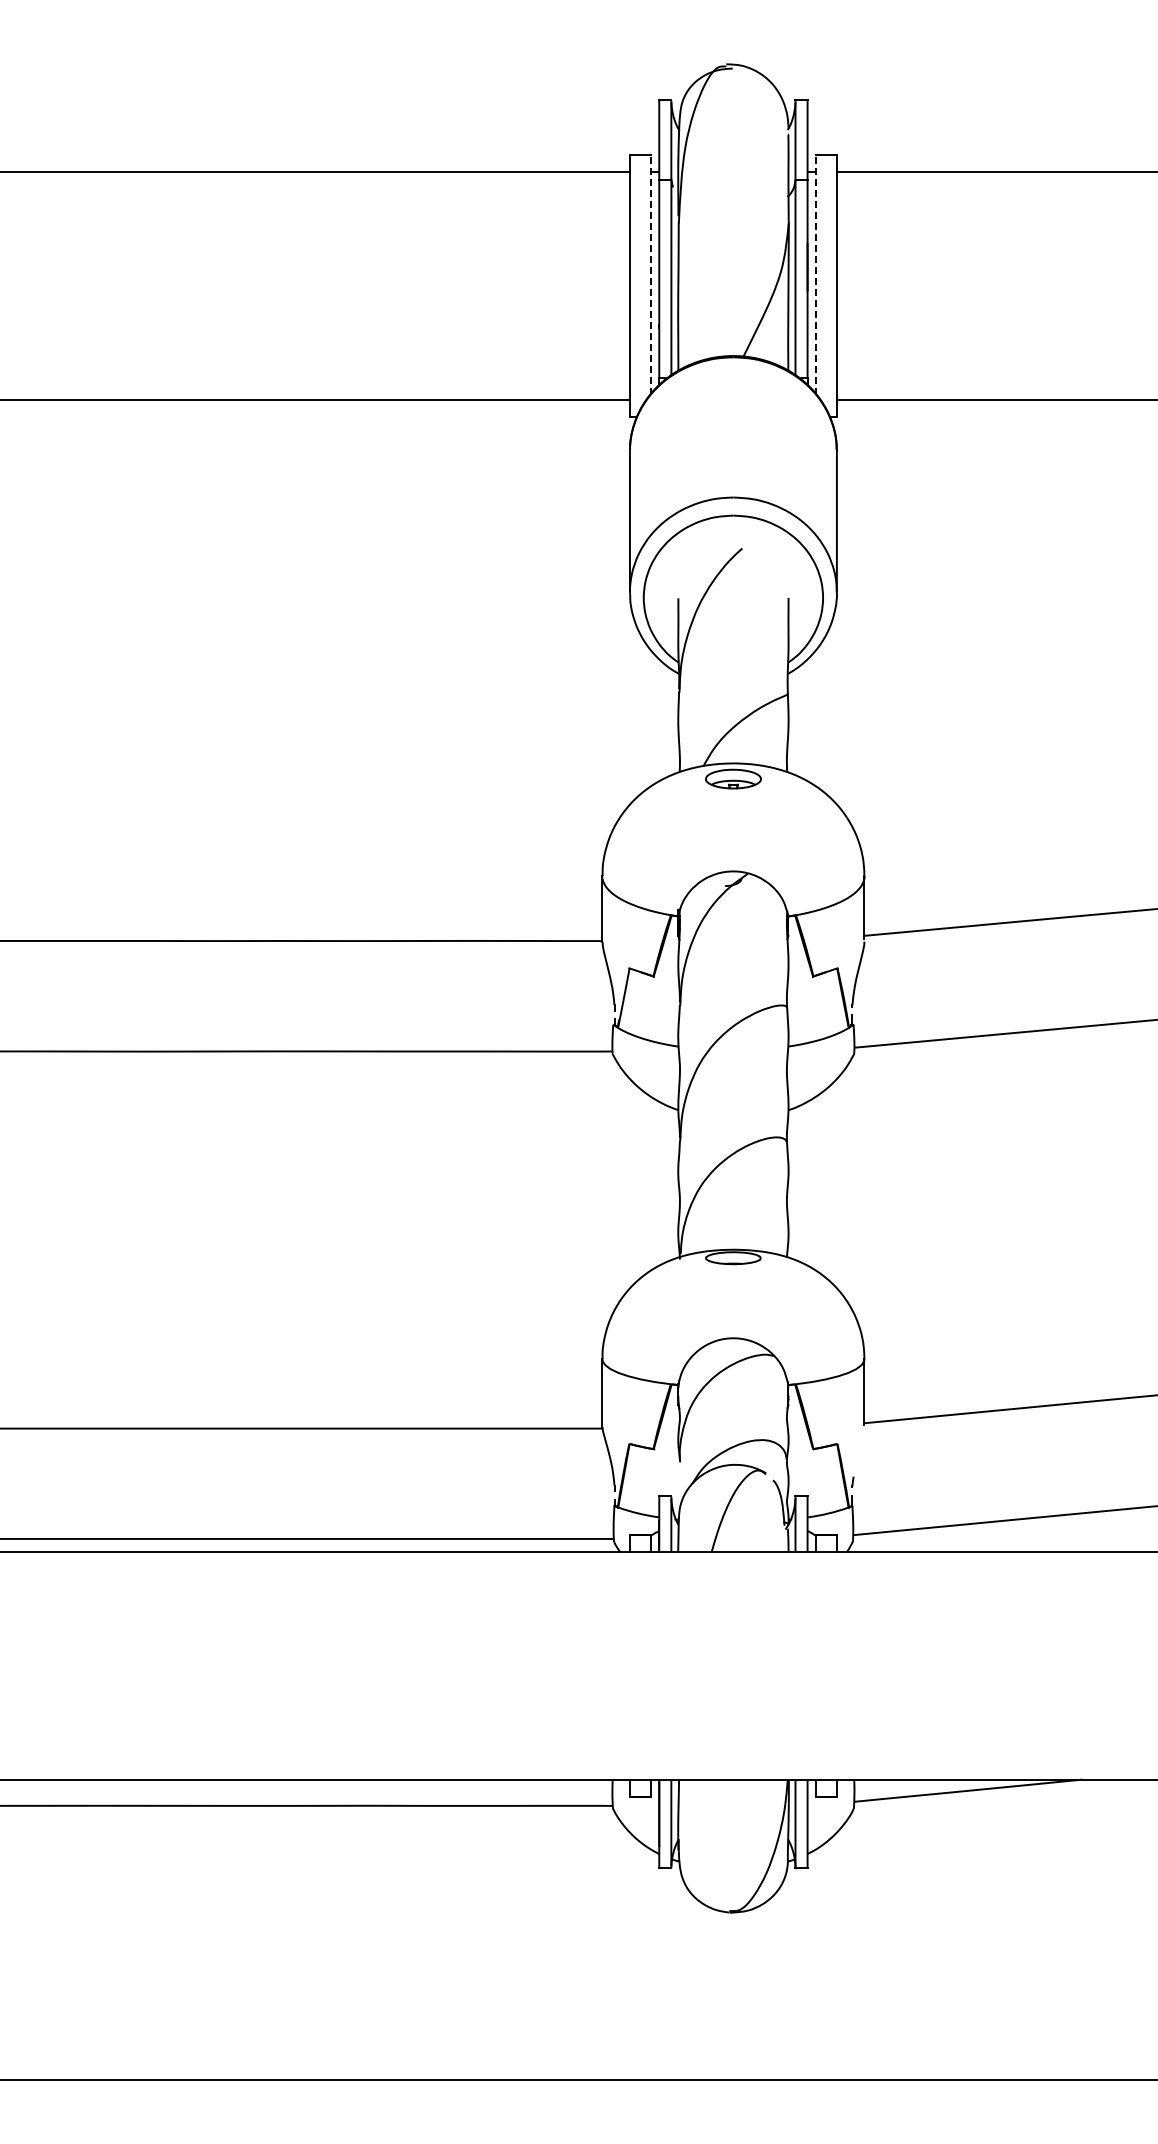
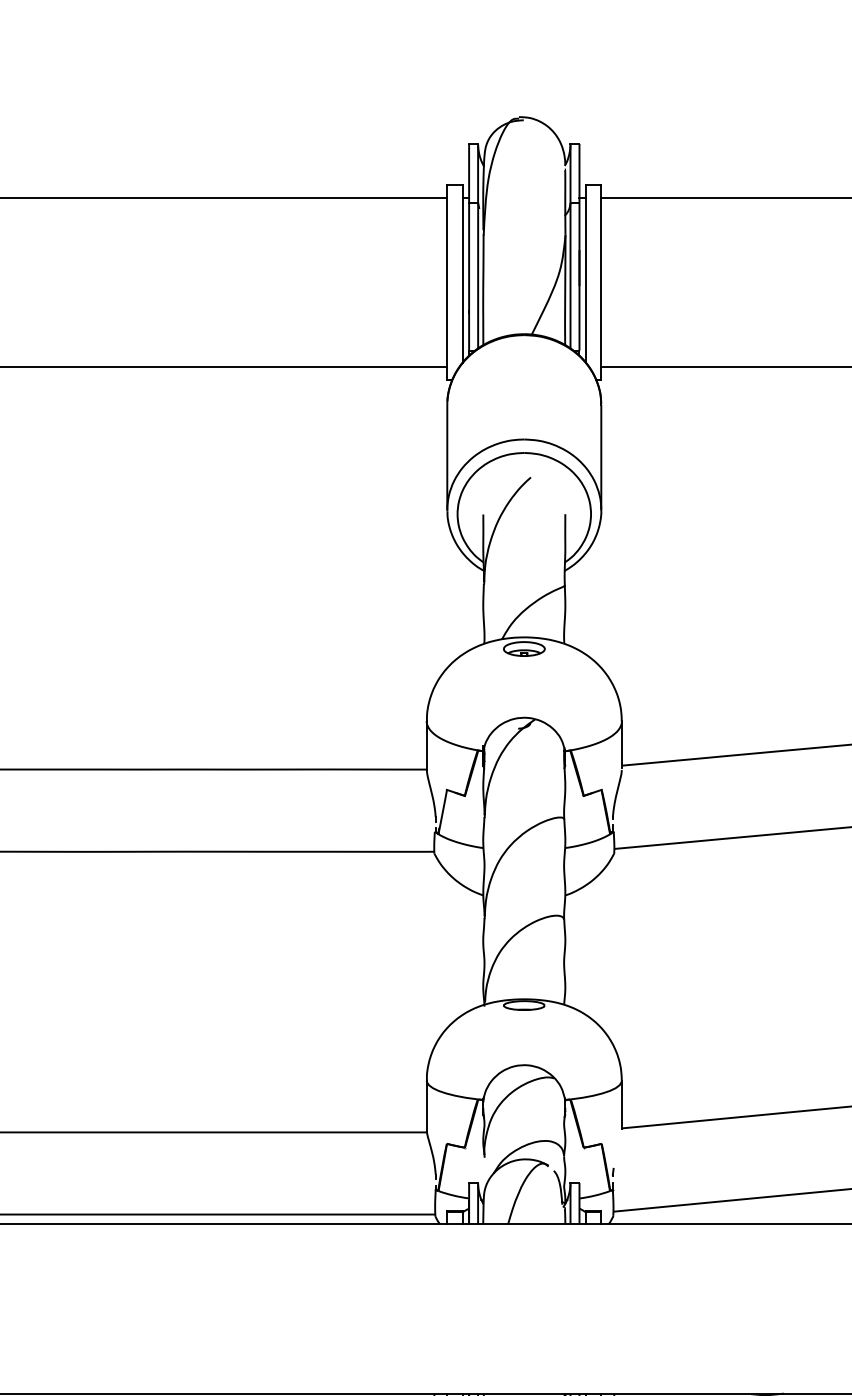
line: (816, 274) -> (586, 273), dashed -> solid
line: (650, 275) -> (462, 274), dashed -> solid

